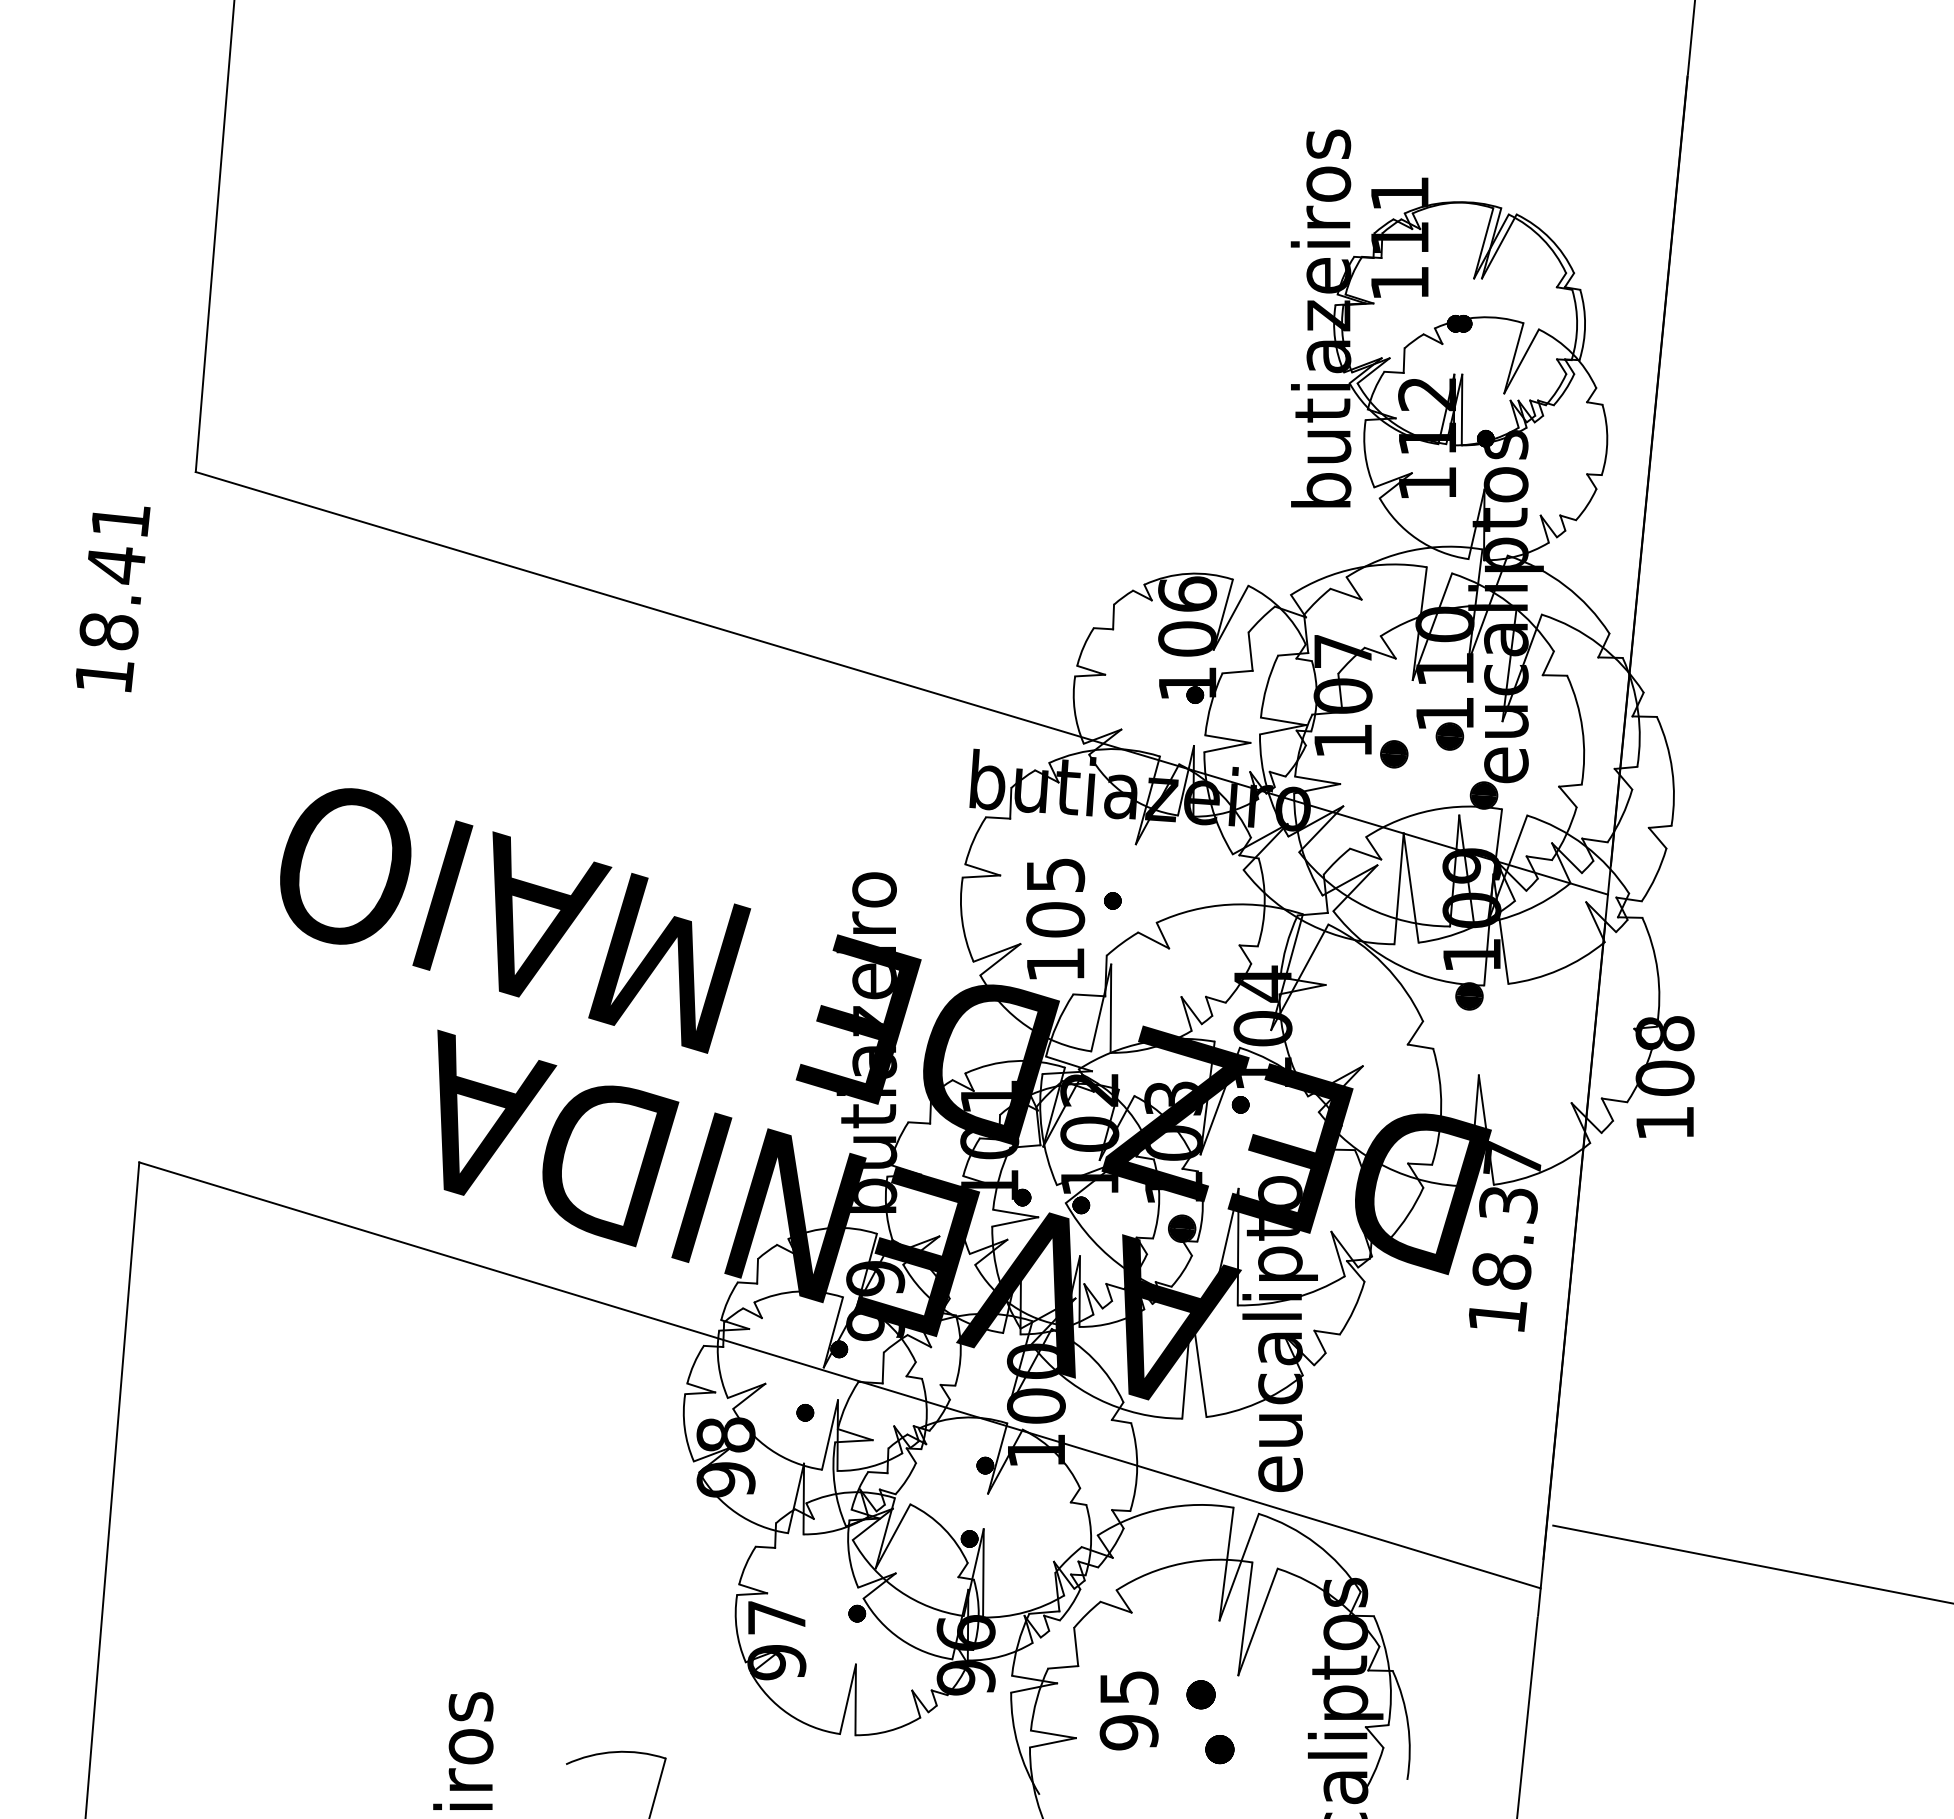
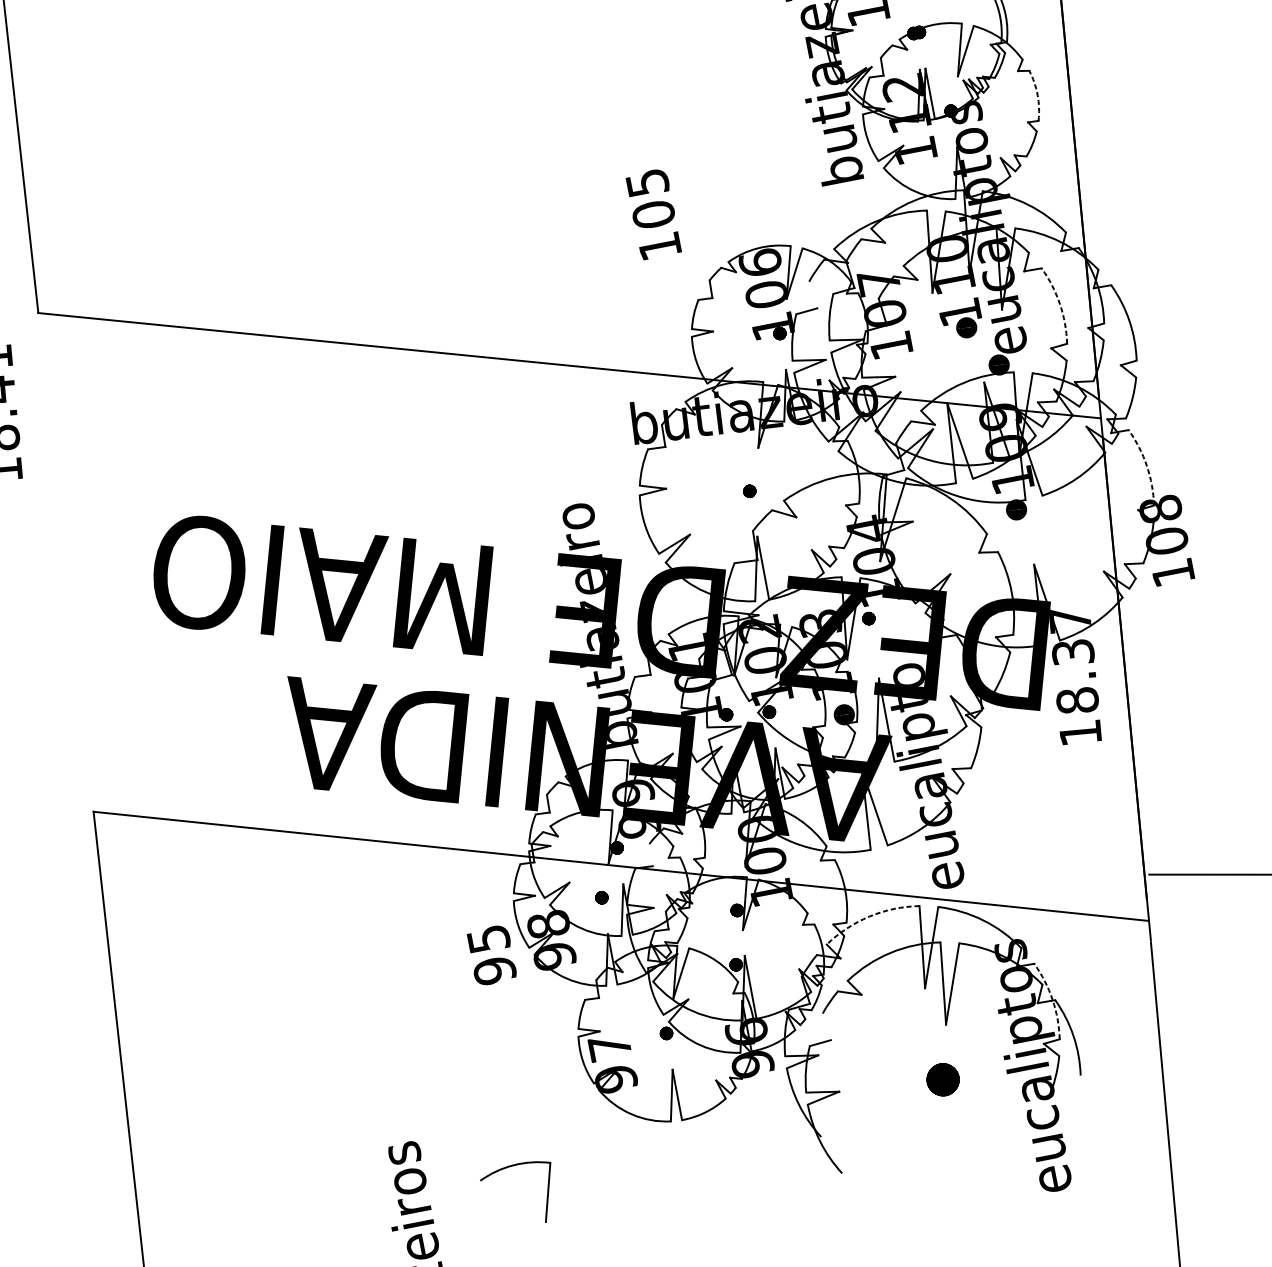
arc: (1607, 440) -> (1037, 95), solid -> dashed
line: (1250, 651) -> (813, 294), removed
arc: (1582, 729) -> (1060, 304), solid -> dashed
part: (1394, 754) -> (929, 348), removed
text: (1055, 918) -> (653, 213), moved
arc: (1657, 971) -> (1146, 466), solid -> dashed
line: (882, 1367) -> (650, 854), removed
arc: (1163, 1508) -> (869, 916), solid -> dashed
line: (1076, 1646) -> (826, 1026), removed
arc: (1389, 1669) -> (1052, 999), solid -> dashed
part: (1200, 1694) -> (921, 1043), removed
text: (1128, 1710) -> (491, 955), moved
part: (1219, 1749) -> (942, 1079), size x1.6

